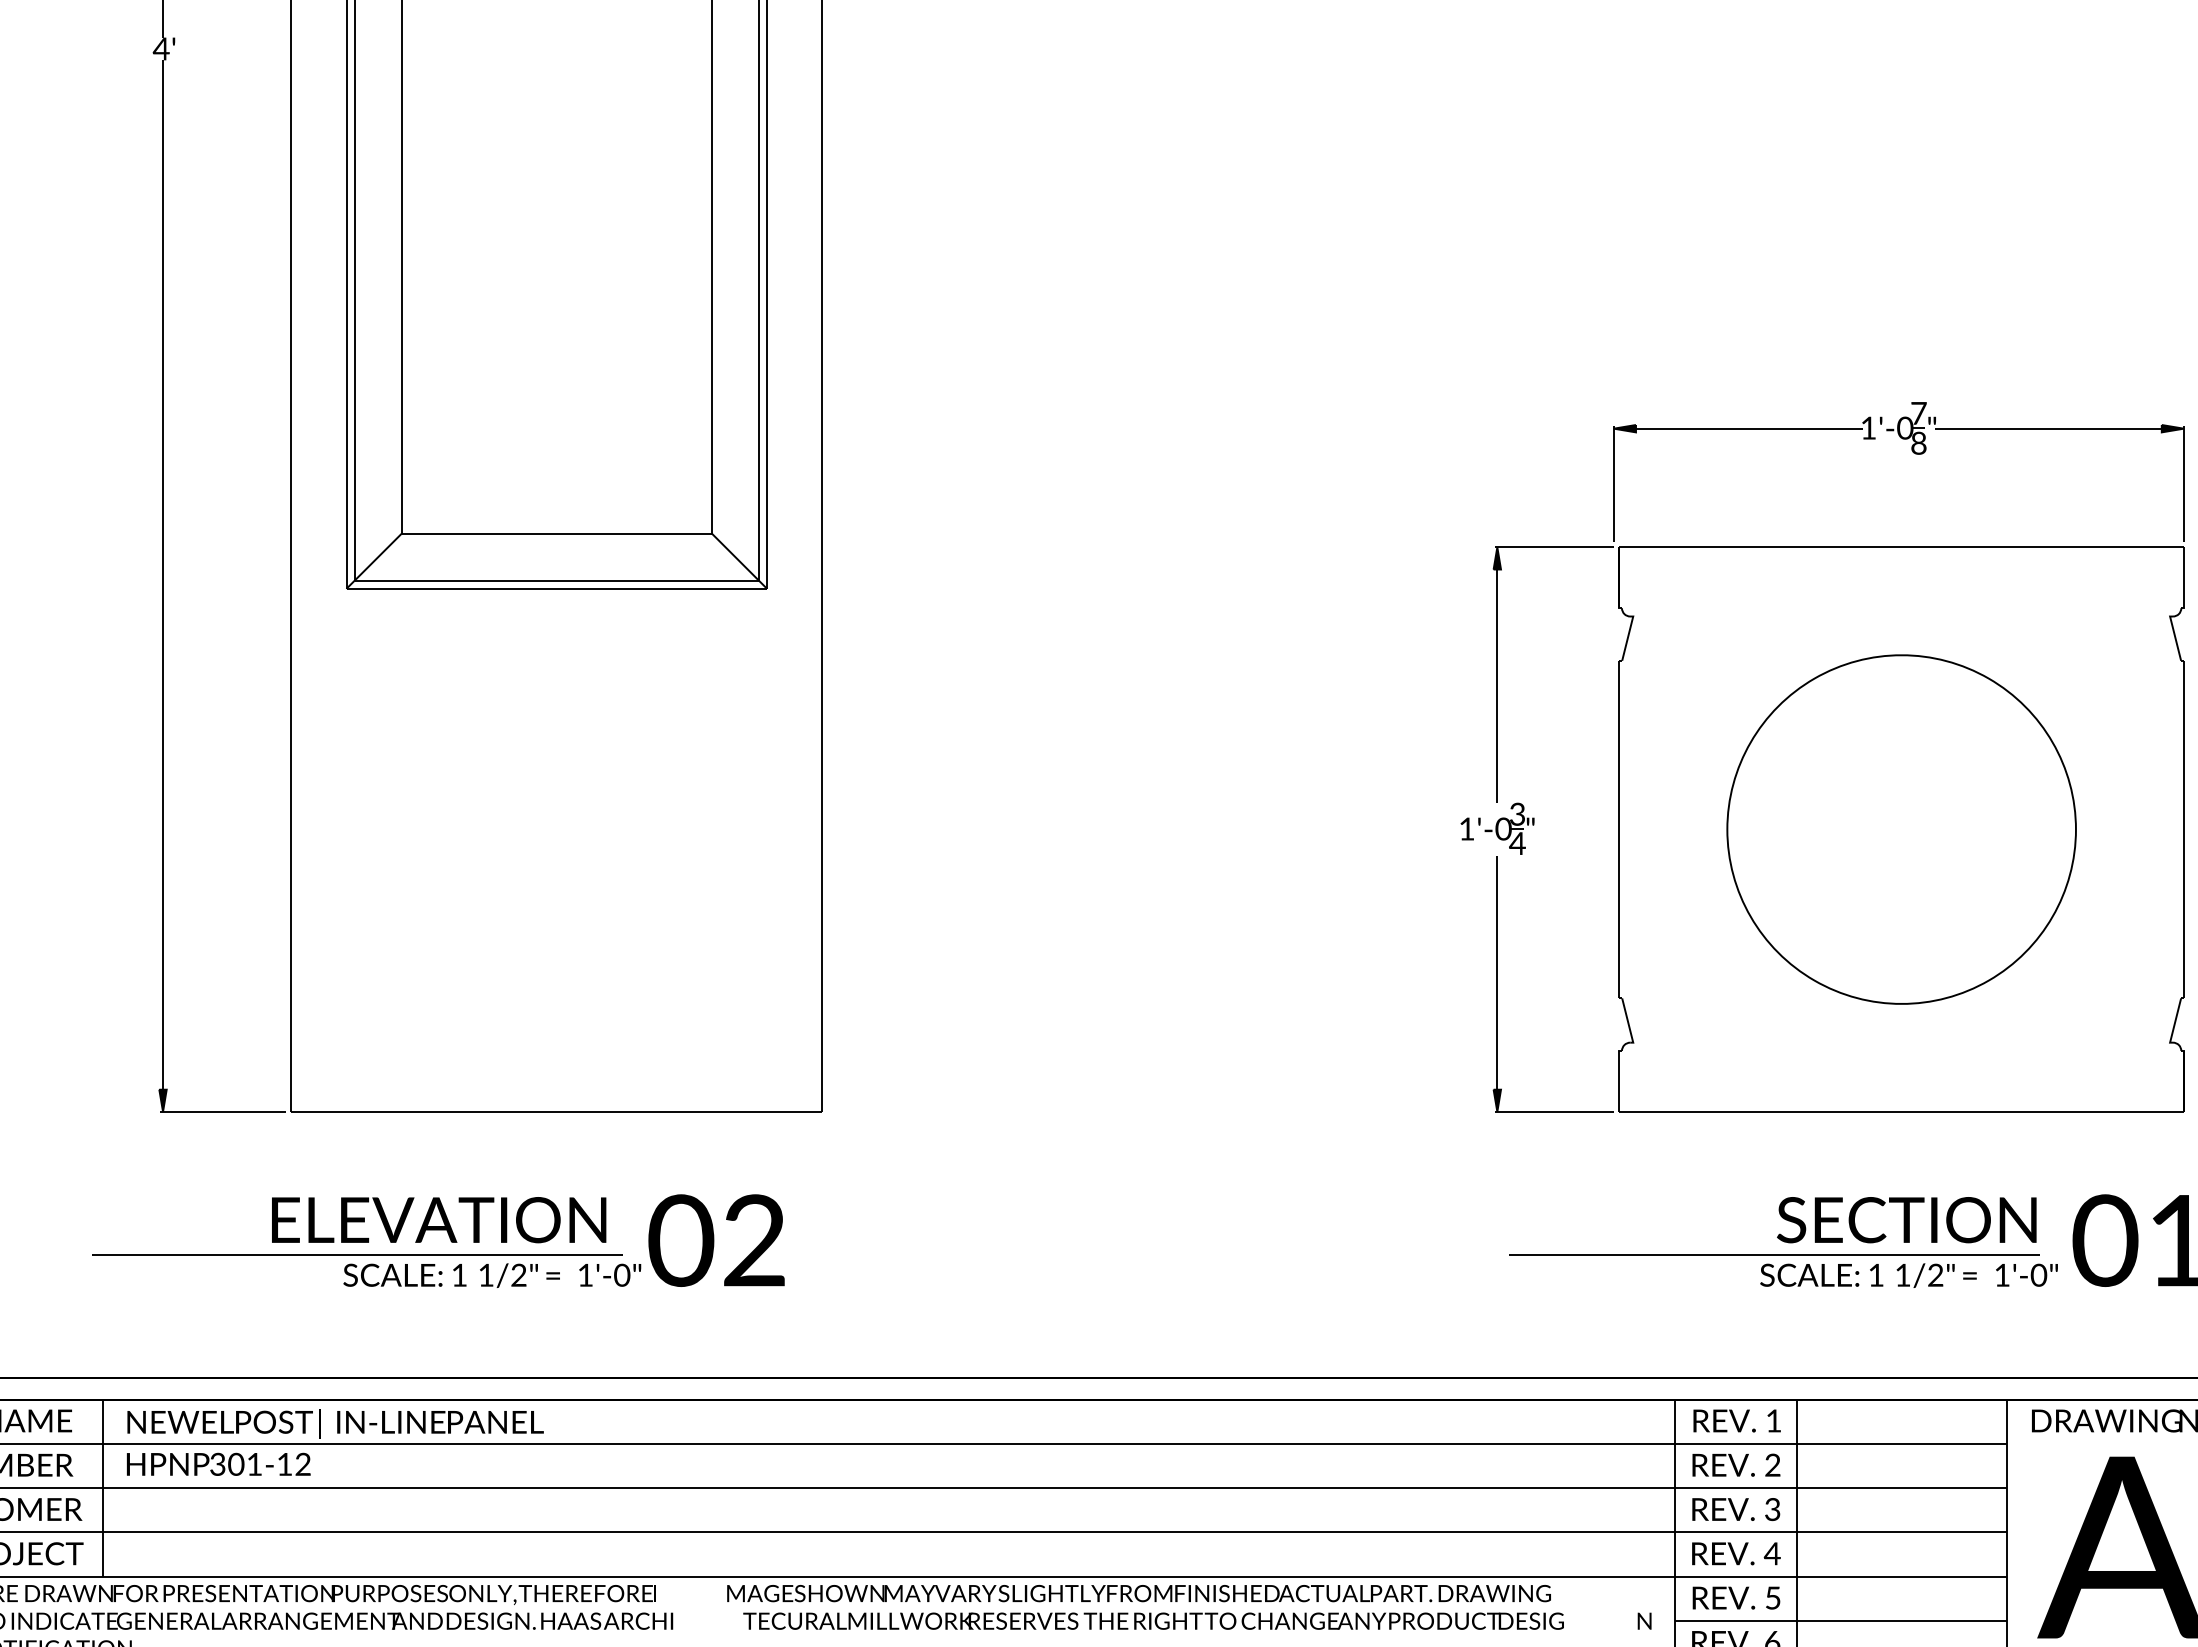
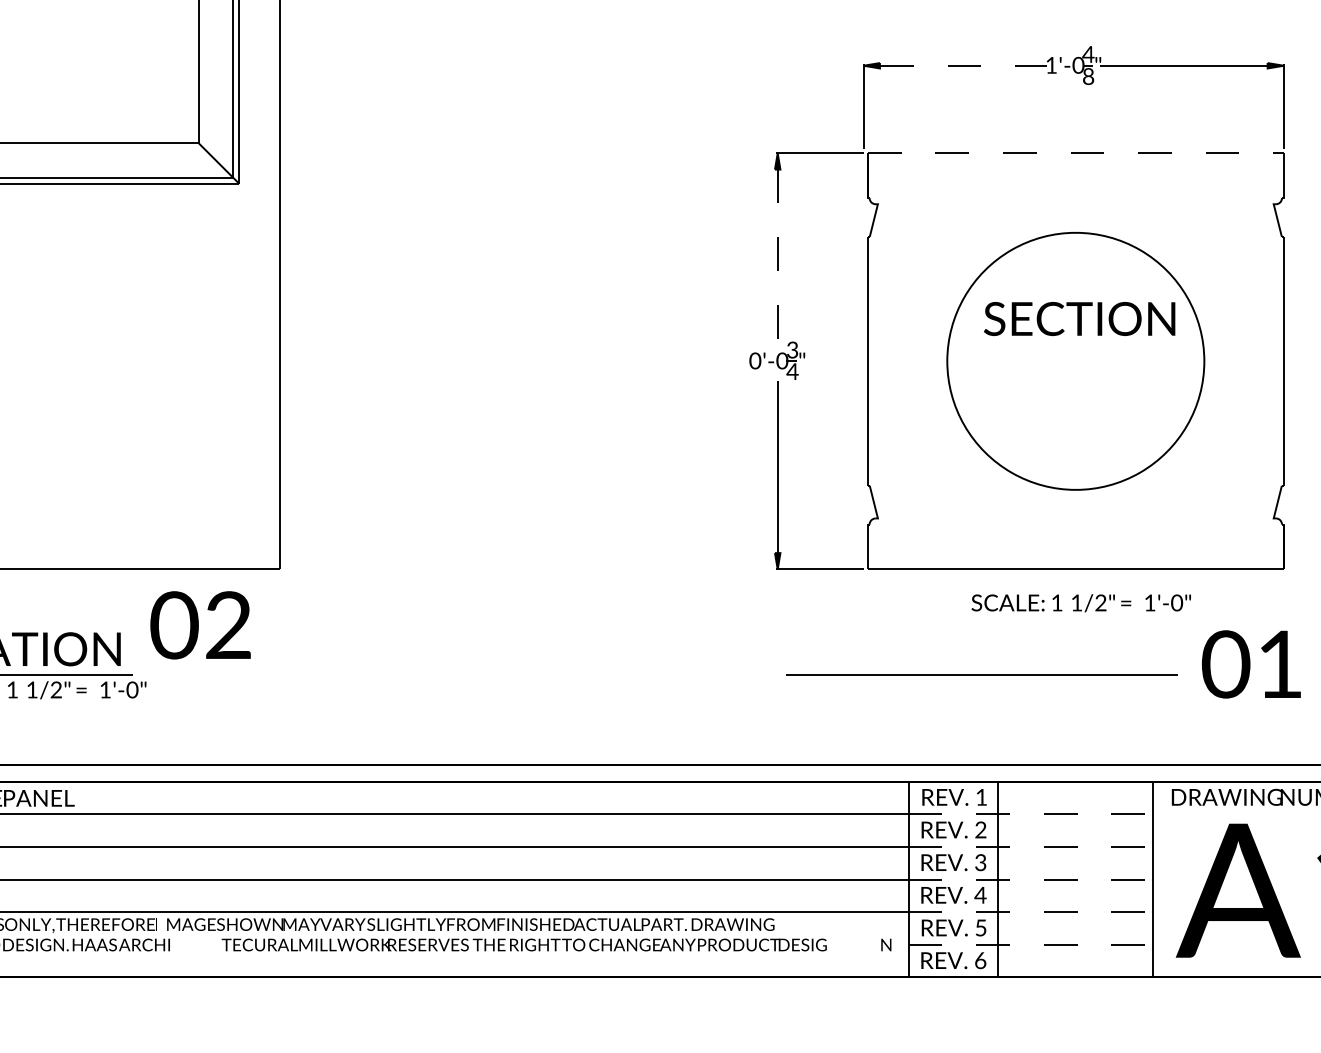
text: (1918, 413) -> (1088, 54), 7 -> 4
line: (1749, 428) -> (963, 65), solid -> dashed
line: (1902, 547) -> (1076, 153), solid -> dashed
line: (1497, 686) -> (777, 255), solid -> dashed
text: (1466, 828) -> (754, 360), 1'-0 -> 0'-0
text: (1906, 1220) -> (1079, 319), moved
text: (716, 1240) -> (200, 625), moved
text: (1908, 1275) -> (1080, 603), moved
line: (1841, 1443) -> (1031, 813), solid -> dashed
line: (1841, 1488) -> (1031, 847), solid -> dashed
line: (1841, 1532) -> (1031, 879), solid -> dashed
line: (1841, 1576) -> (1031, 912), solid -> dashed
text: (1138, 1593) -> (470, 924), moved
line: (1841, 1620) -> (1031, 944), solid -> dashed

